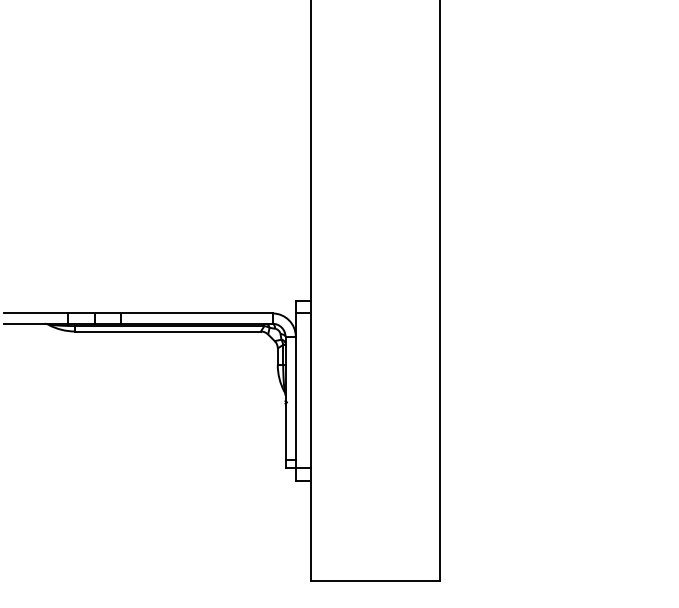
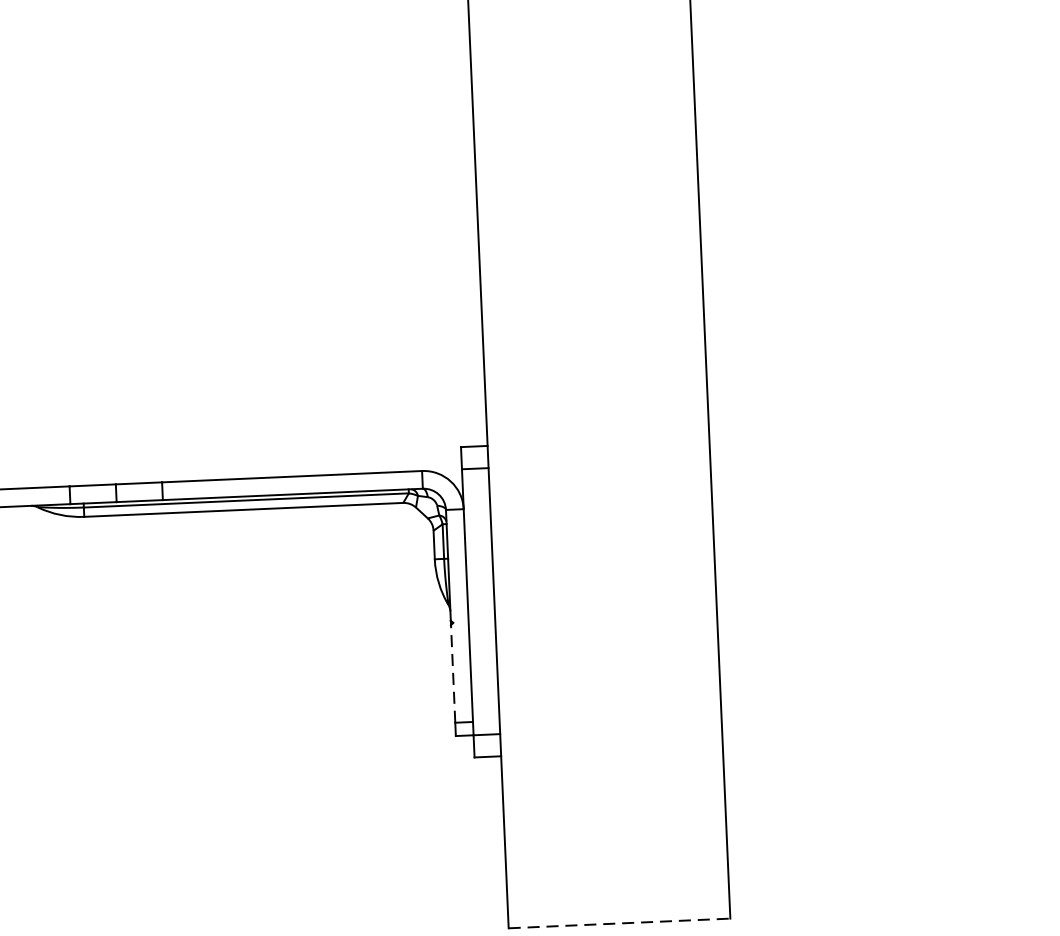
line: (285, 431) -> (453, 672), solid -> dashed
line: (376, 581) -> (620, 924), solid -> dashed

